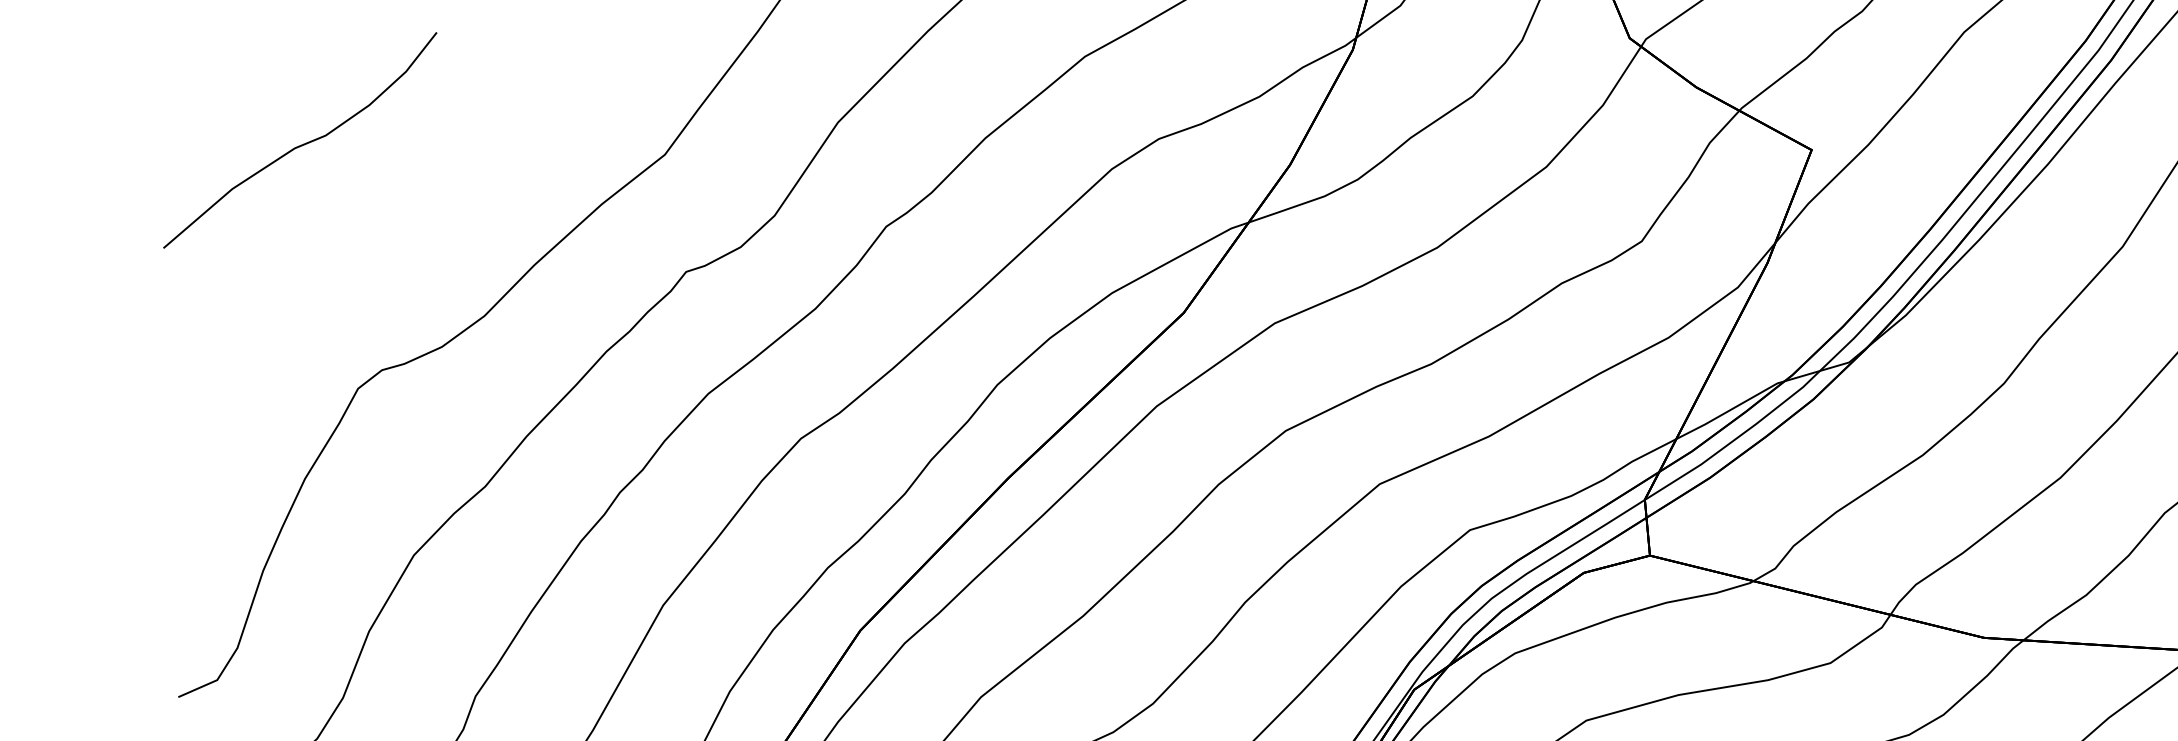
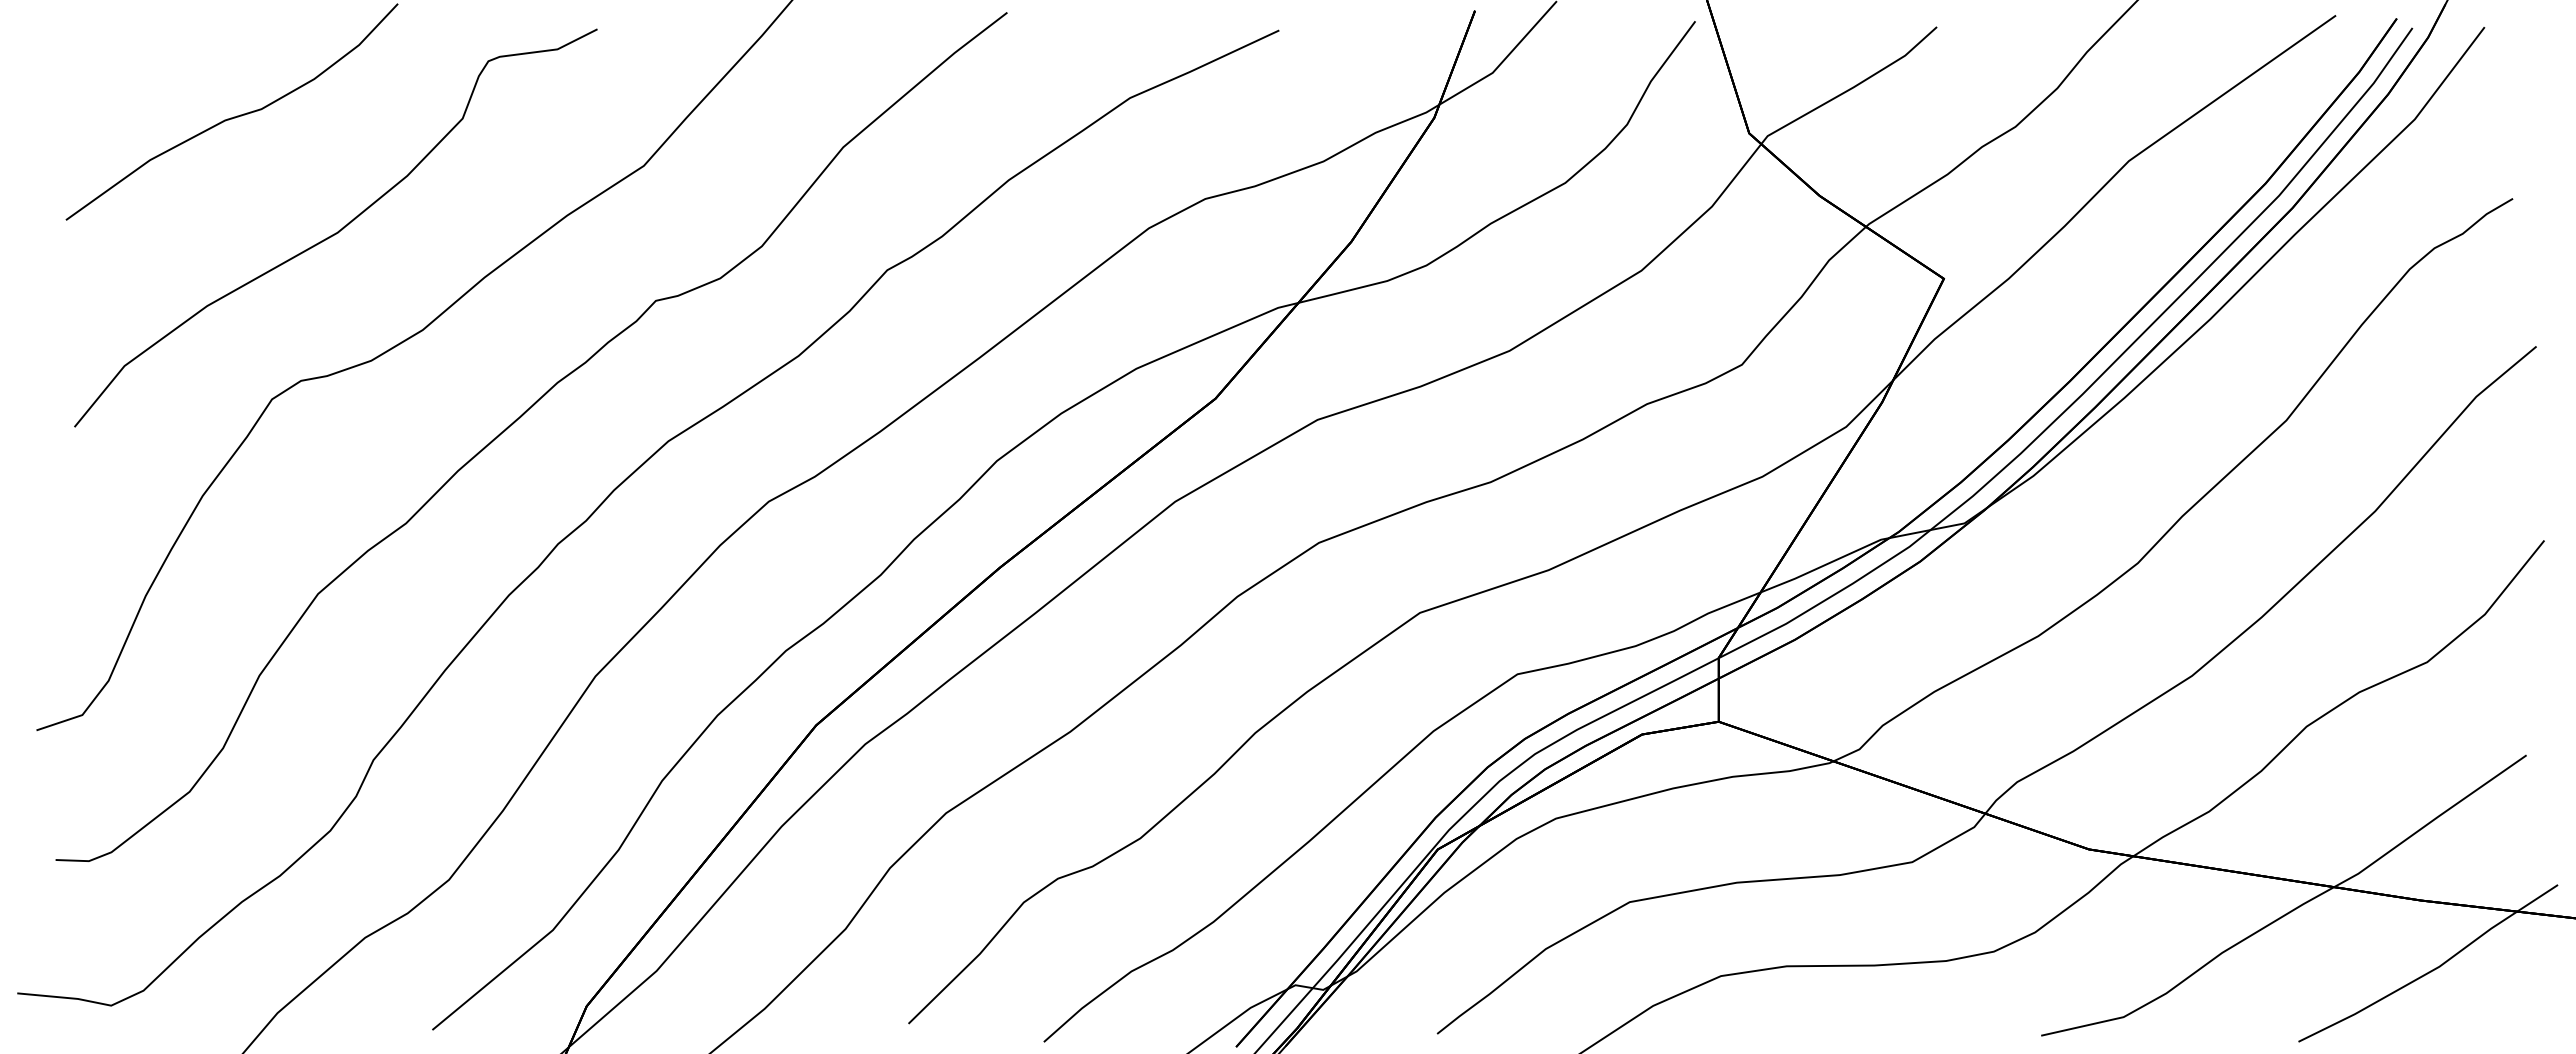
part: (399, 233) -> (335, 227), added

